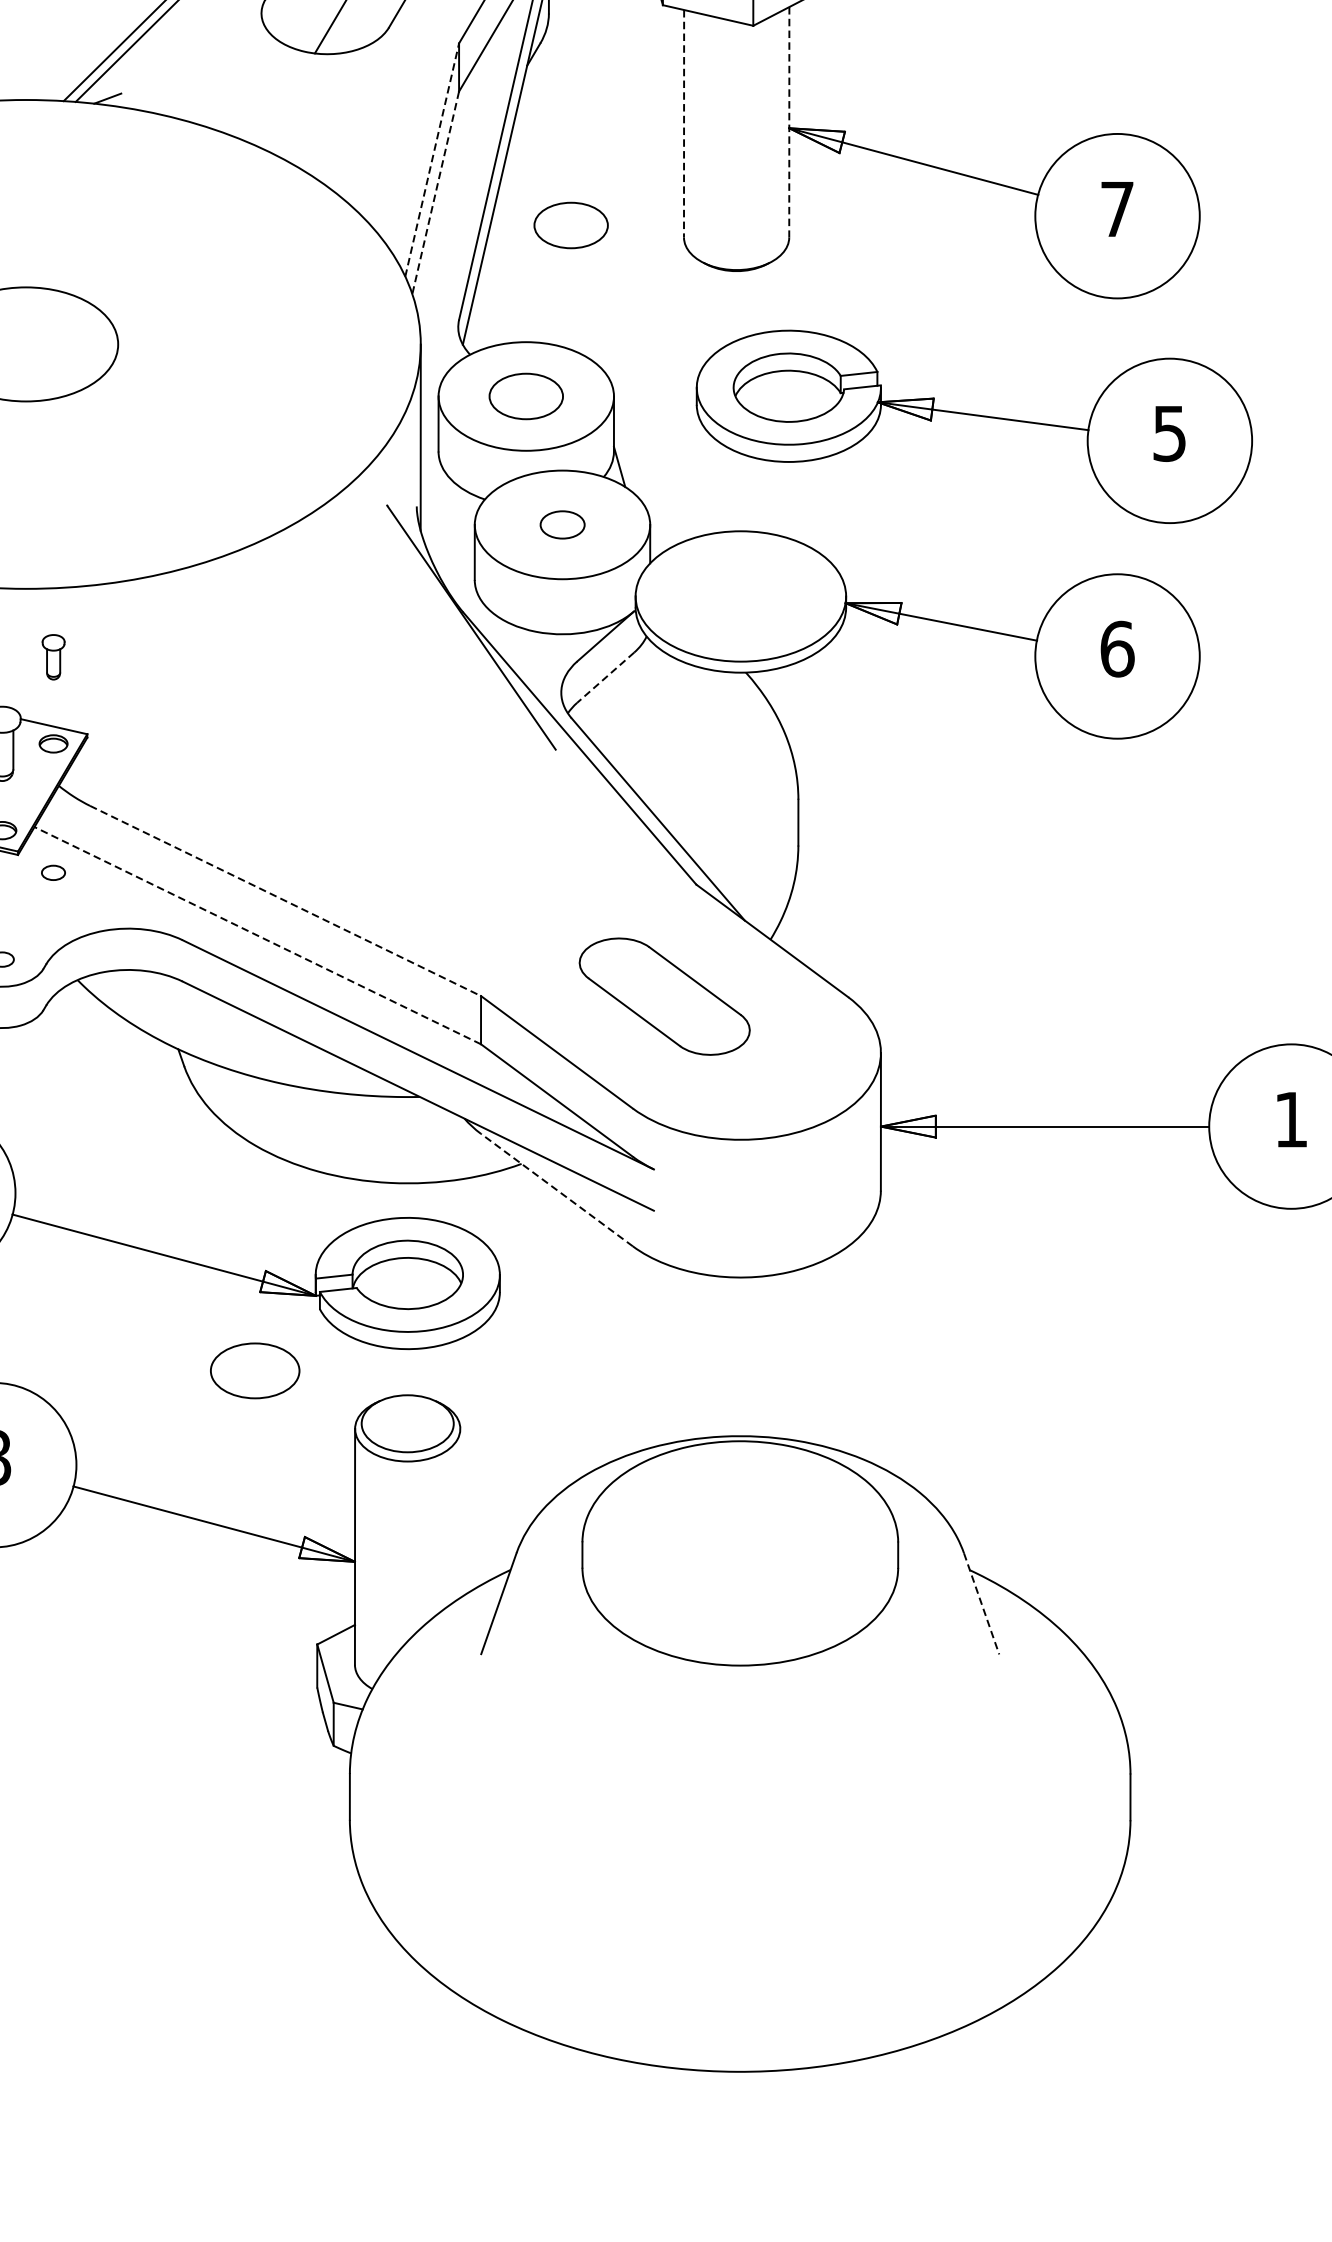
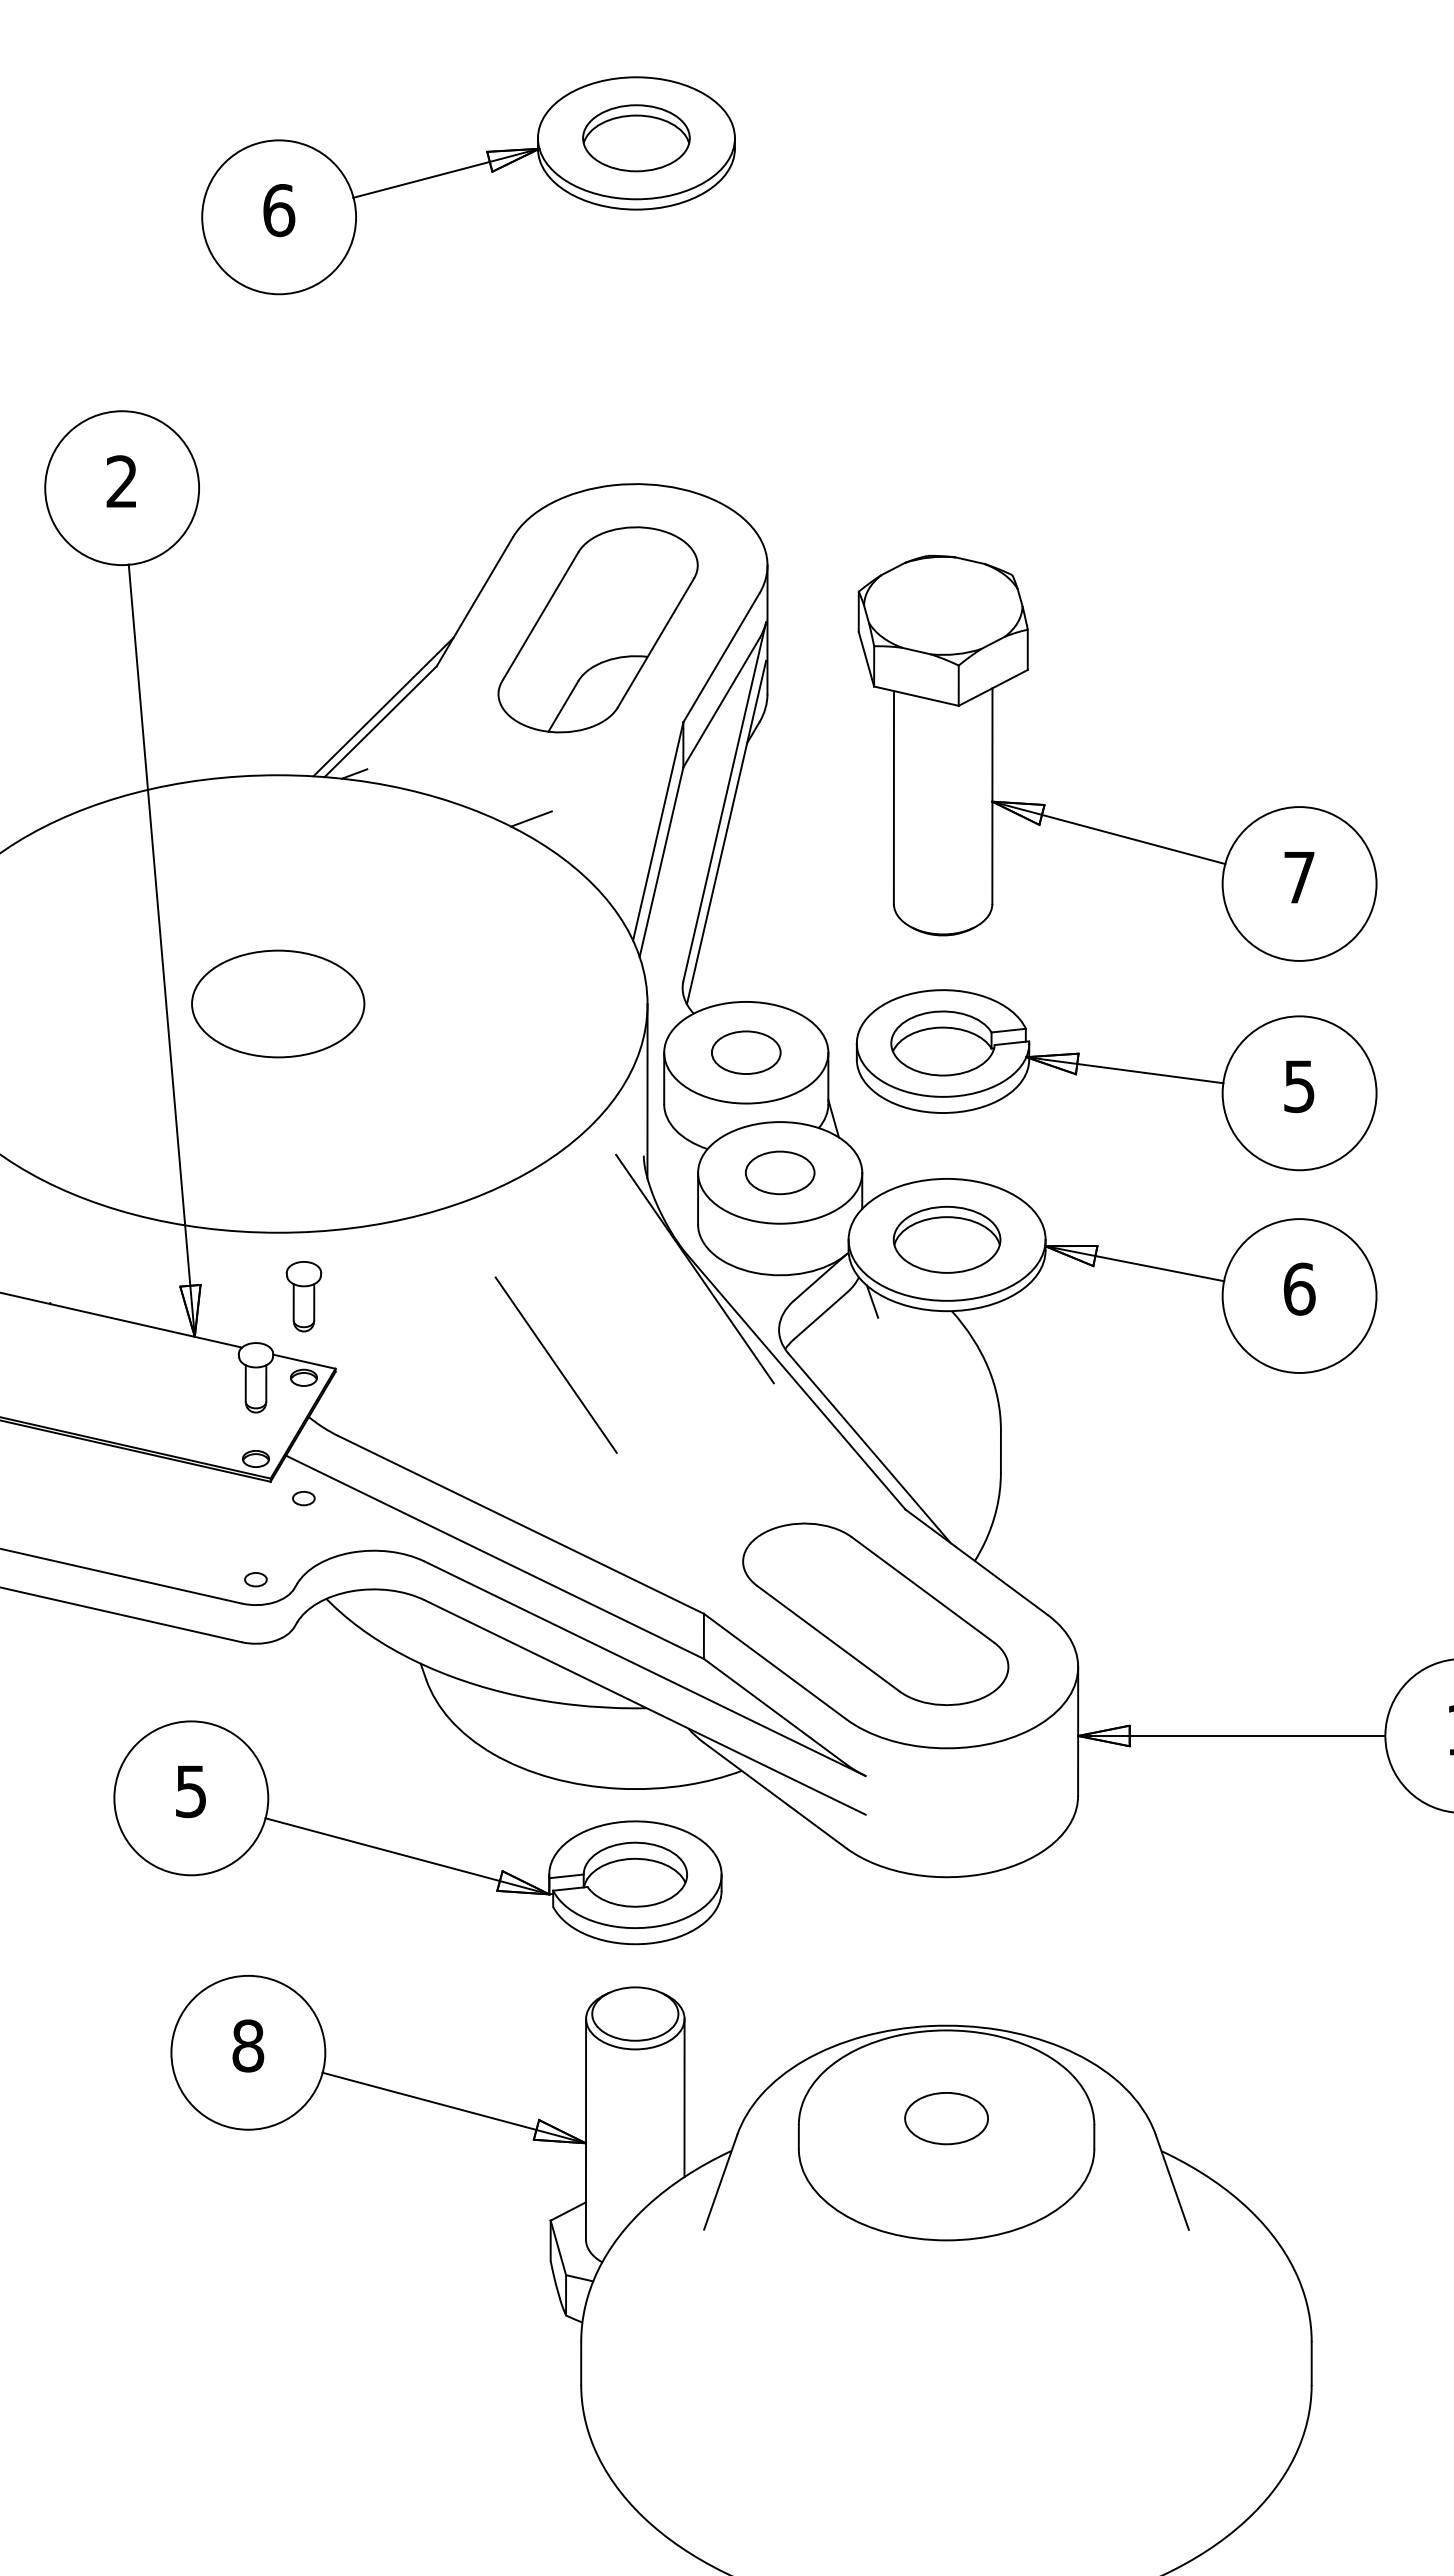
line: (789, 122) -> (992, 796), dashed -> solid
line: (683, 123) -> (893, 797), dashed -> solid
line: (296, 146) -> (531, 818), added
line: (432, 159) -> (658, 830), dashed -> solid
line: (435, 193) -> (661, 862), dashed -> solid
part: (571, 225) -> (788, 892), removed
part: (975, 416) -> (1117, 1070), moved
part: (562, 524) -> (780, 1172), size x1.67
part: (740, 596) -> (946, 1239), added
part: (53, 656) -> (303, 1296), size x1.67
line: (661, 662) -> (872, 1301), added
line: (605, 677) -> (820, 1315), dashed -> solid
line: (322, 729) -> (555, 1364), added
line: (286, 901) -> (521, 1525), dashed -> solid
line: (257, 935) -> (494, 1557), dashed -> solid
part: (664, 996) -> (875, 1614), size x1.67
line: (556, 1190) -> (774, 1795), dashed -> solid
part: (255, 1370) -> (946, 2118), moved
line: (460, 1512) -> (684, 2097), added
line: (981, 1604) -> (1172, 2183), dashed -> solid

